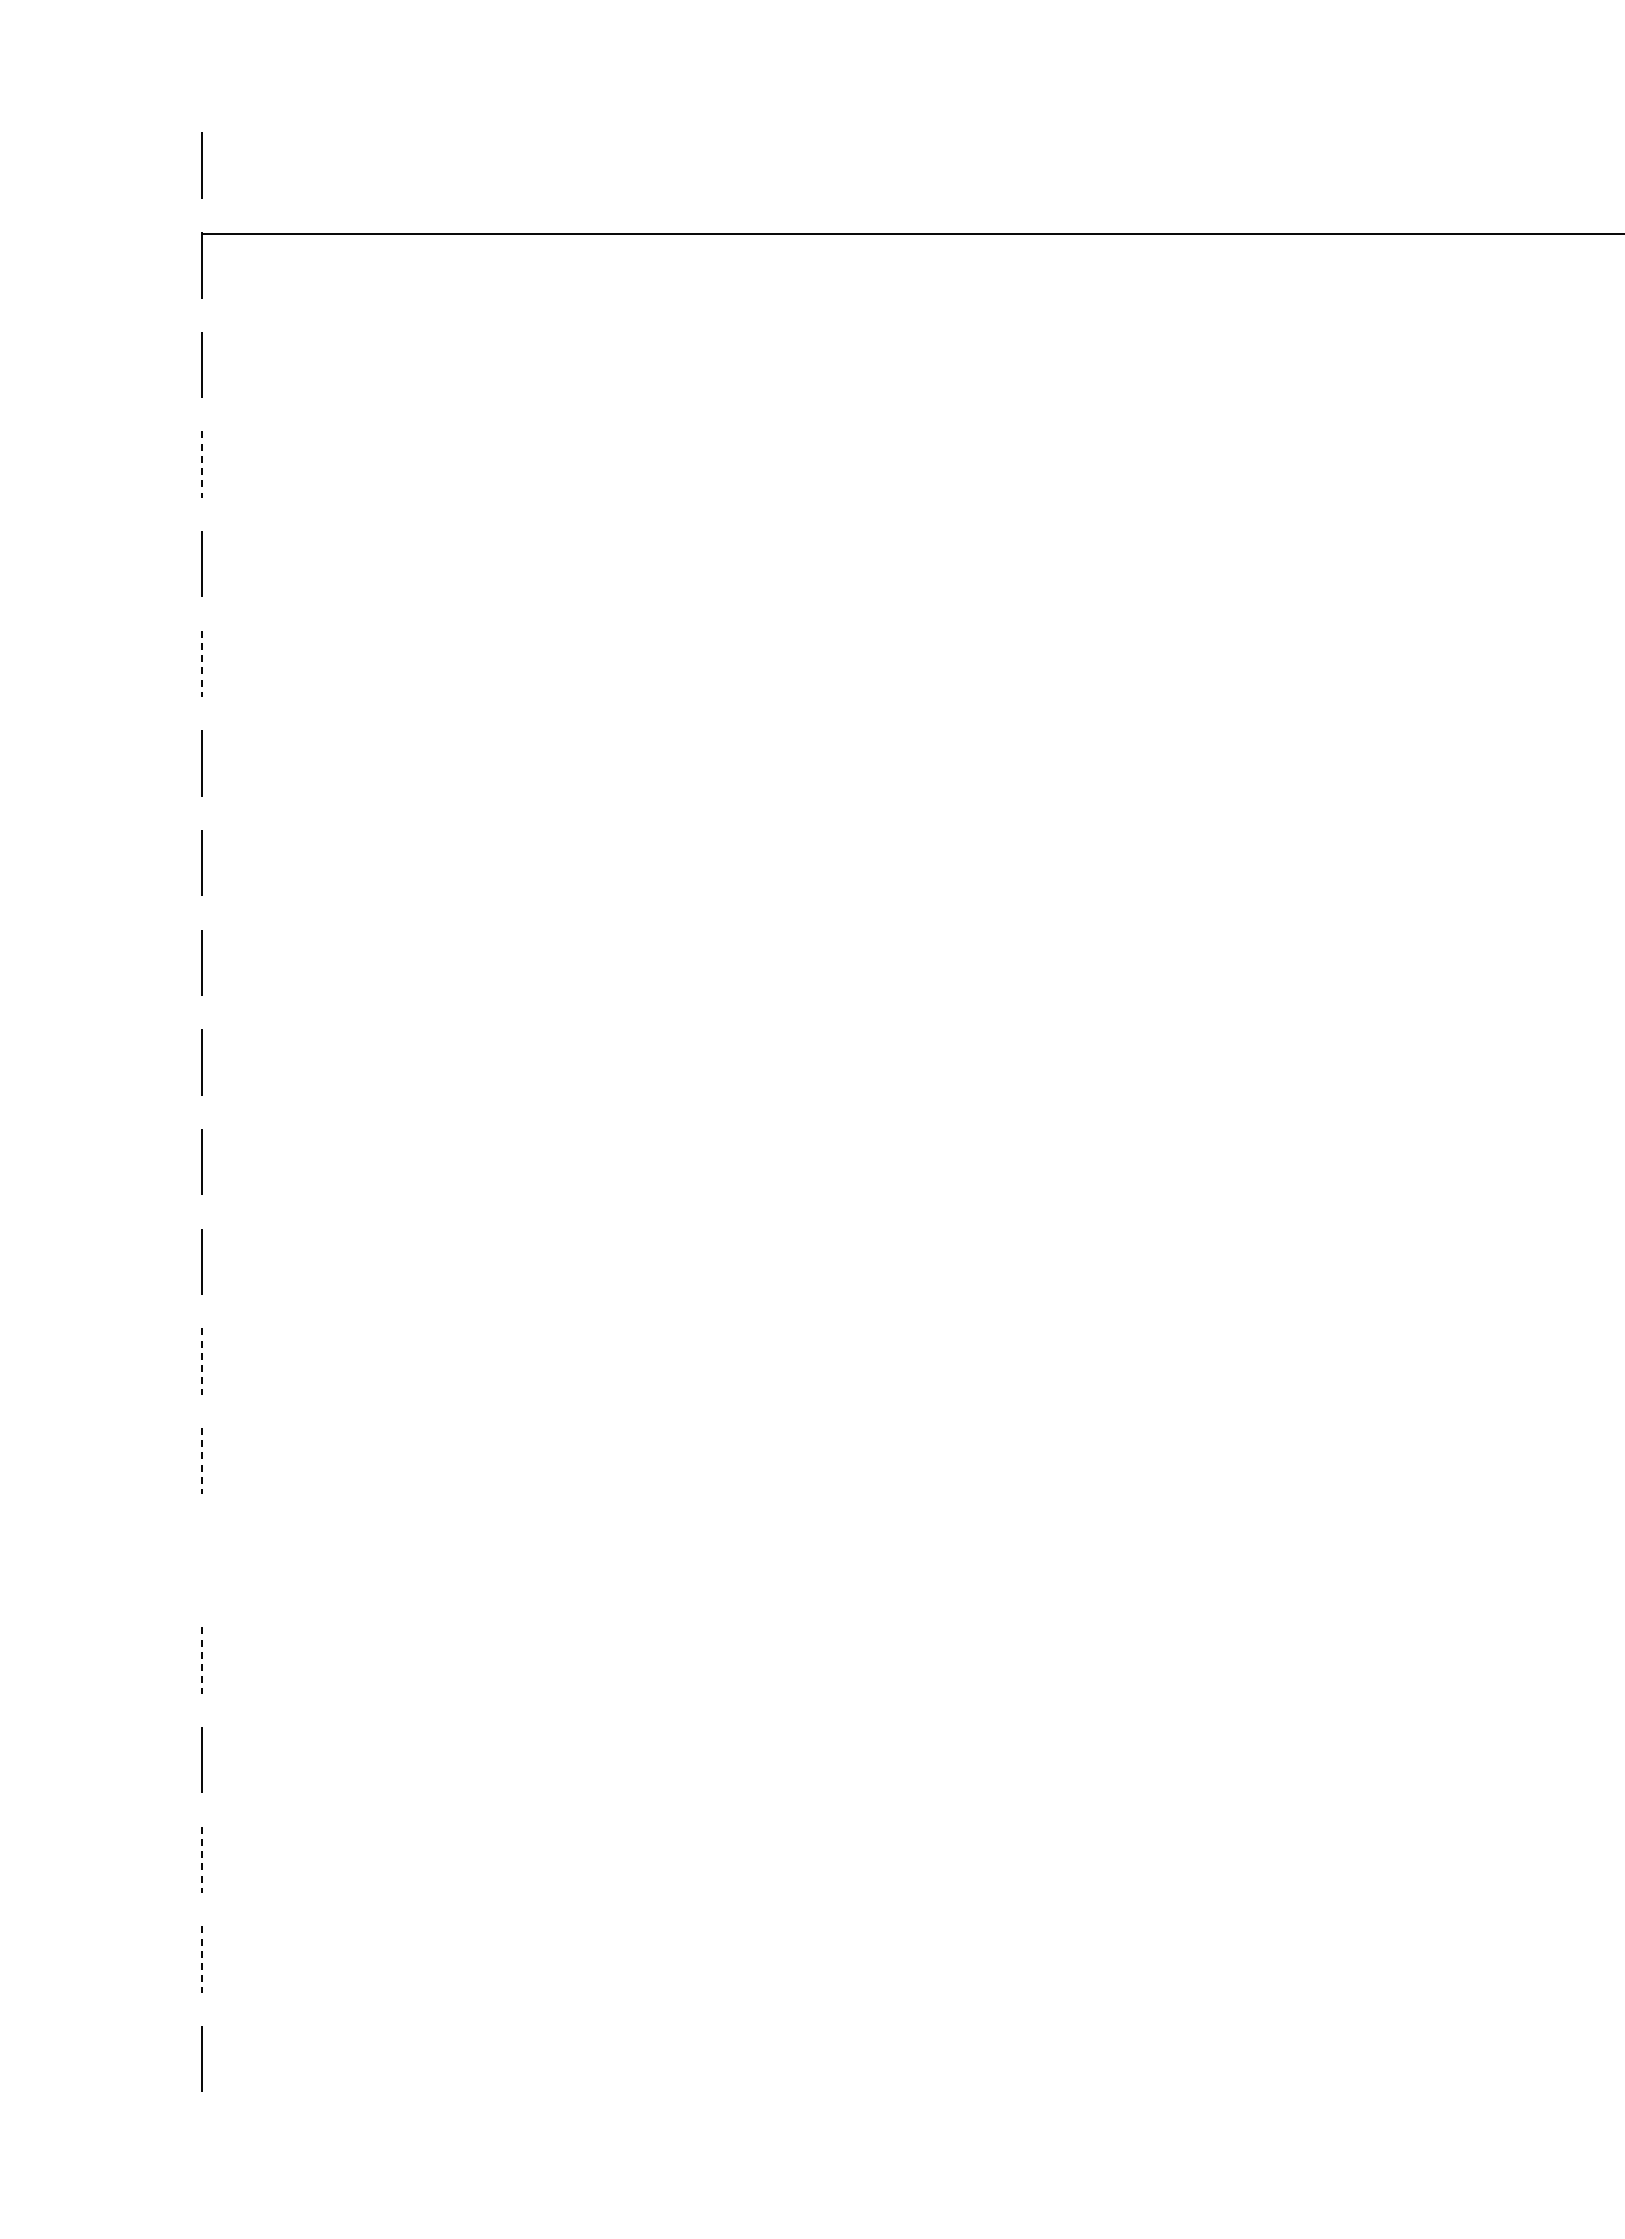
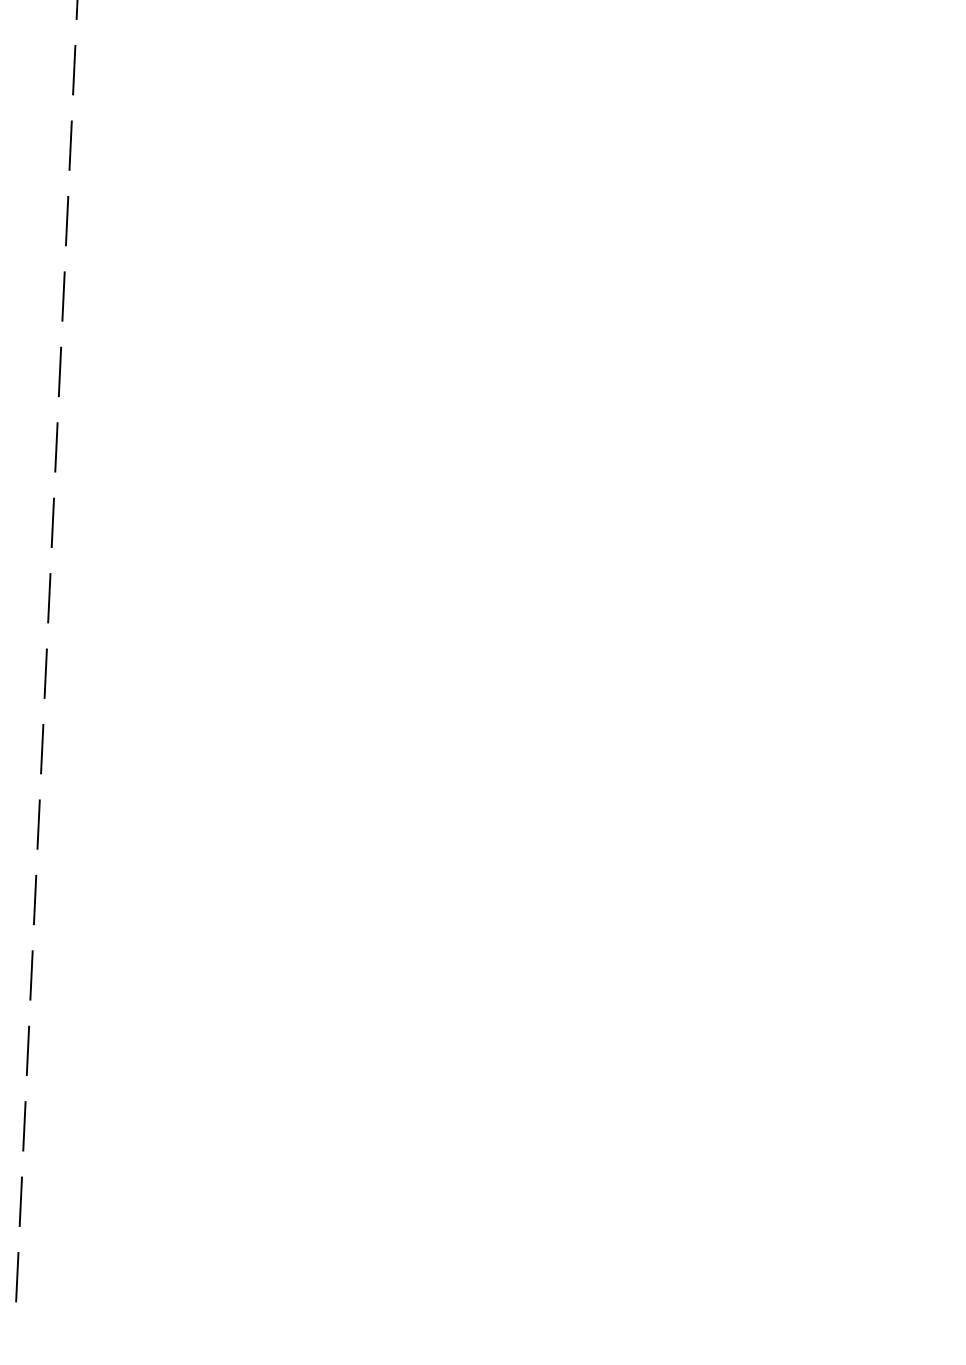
line: (201, 465) -> (73, 70), dashed -> solid
line: (201, 664) -> (66, 221), dashed -> solid
line: (201, 1362) -> (41, 749), dashed -> solid
line: (201, 1461) -> (38, 824), dashed -> solid
line: (201, 1560) -> (34, 899), added
line: (201, 1661) -> (31, 976), dashed -> solid
line: (201, 1860) -> (24, 1126), dashed -> solid
line: (201, 1959) -> (20, 1201), dashed -> solid

